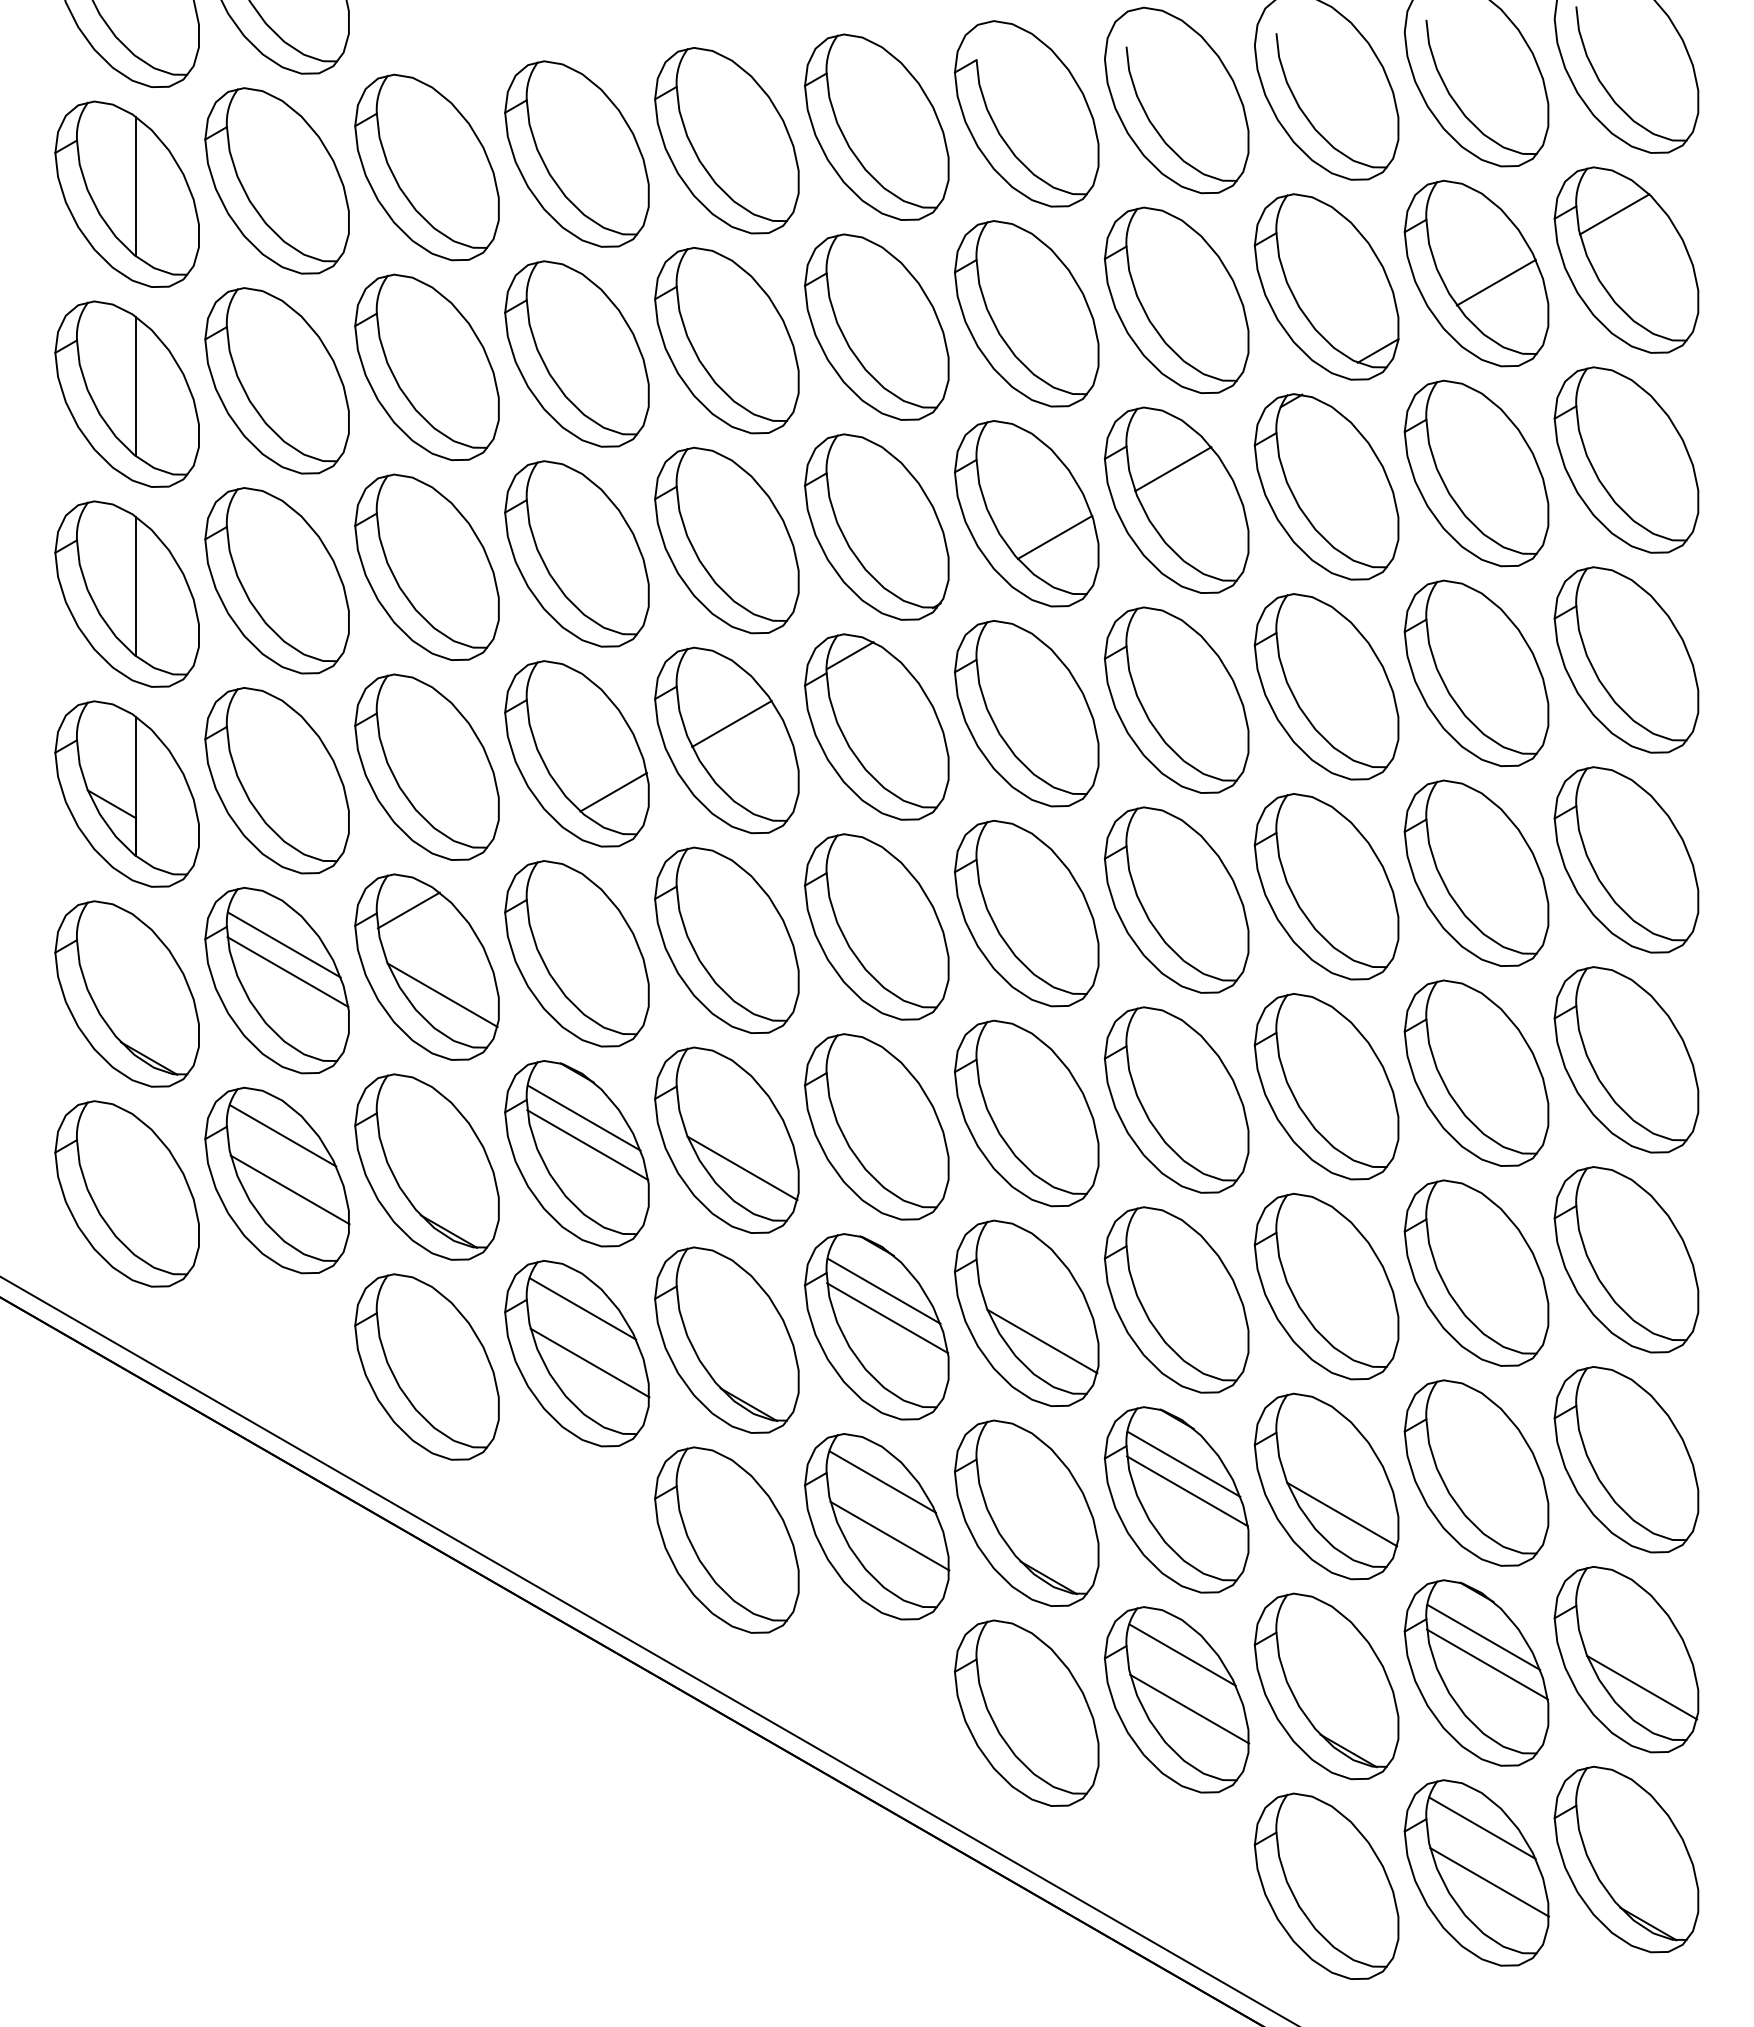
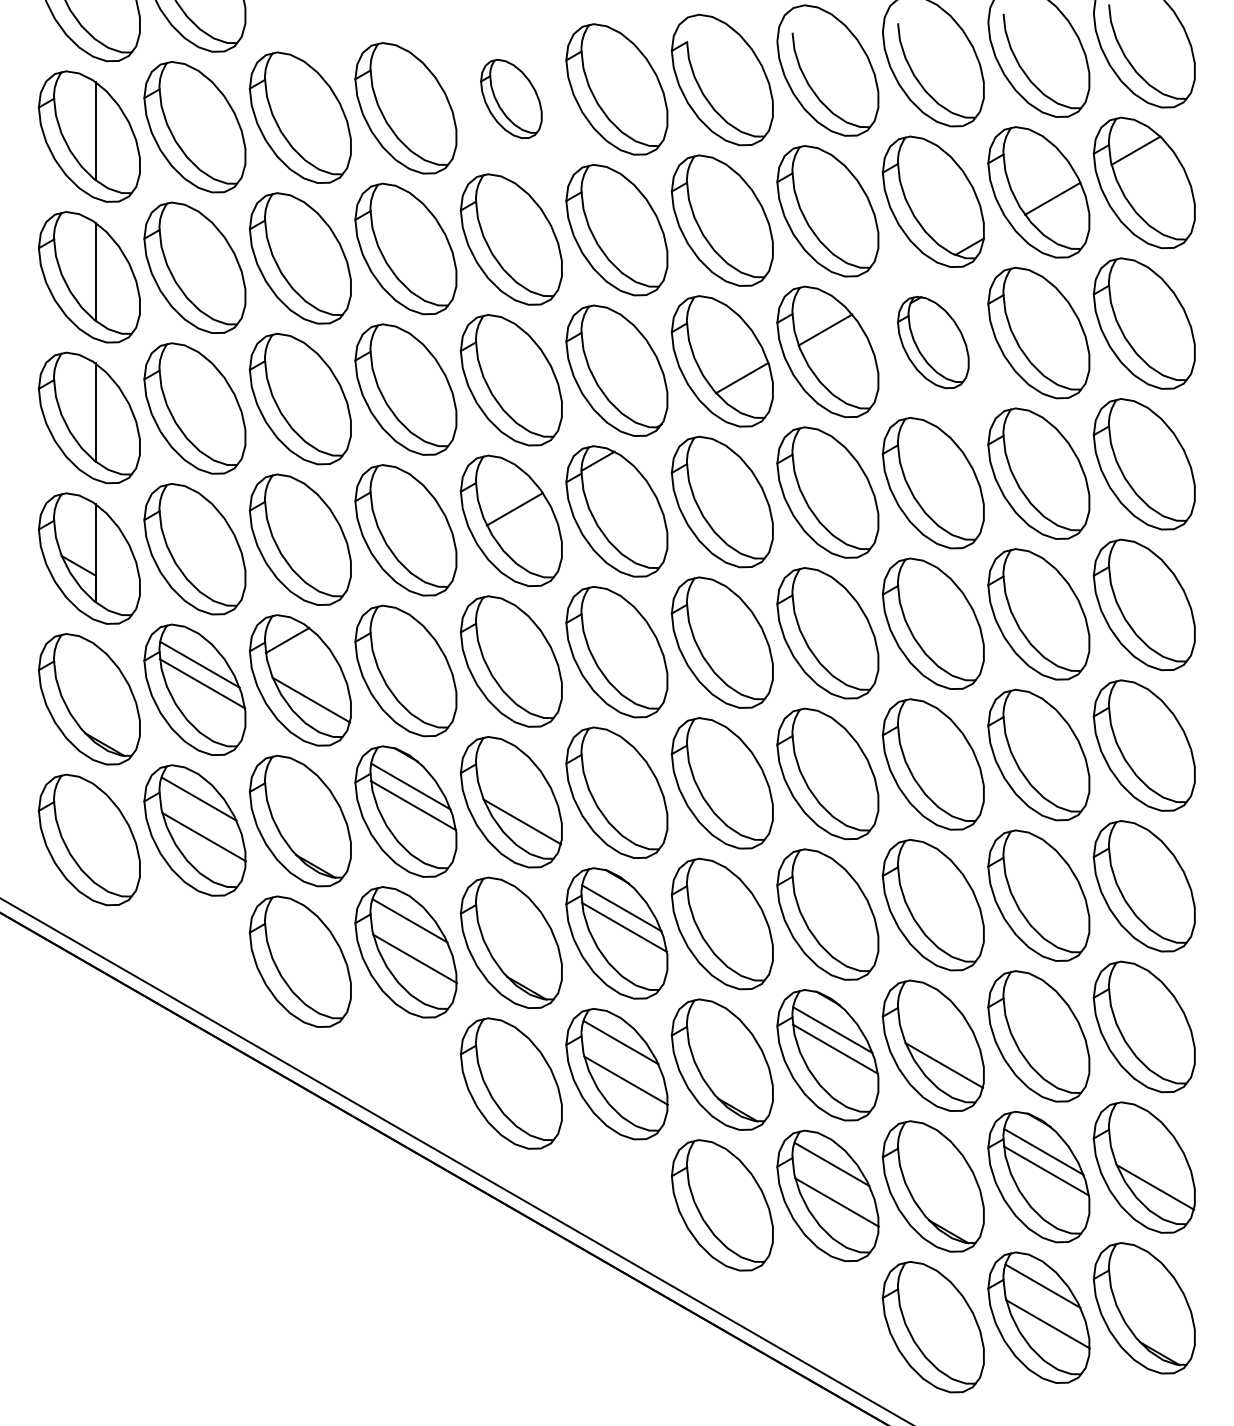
part: (726, 140) -> (511, 98), size x0.6
part: (1326, 486) -> (933, 342), size x0.7
line: (613, 792) -> (431, 557), removed
line: (1042, 1341) -> (733, 943), removed

